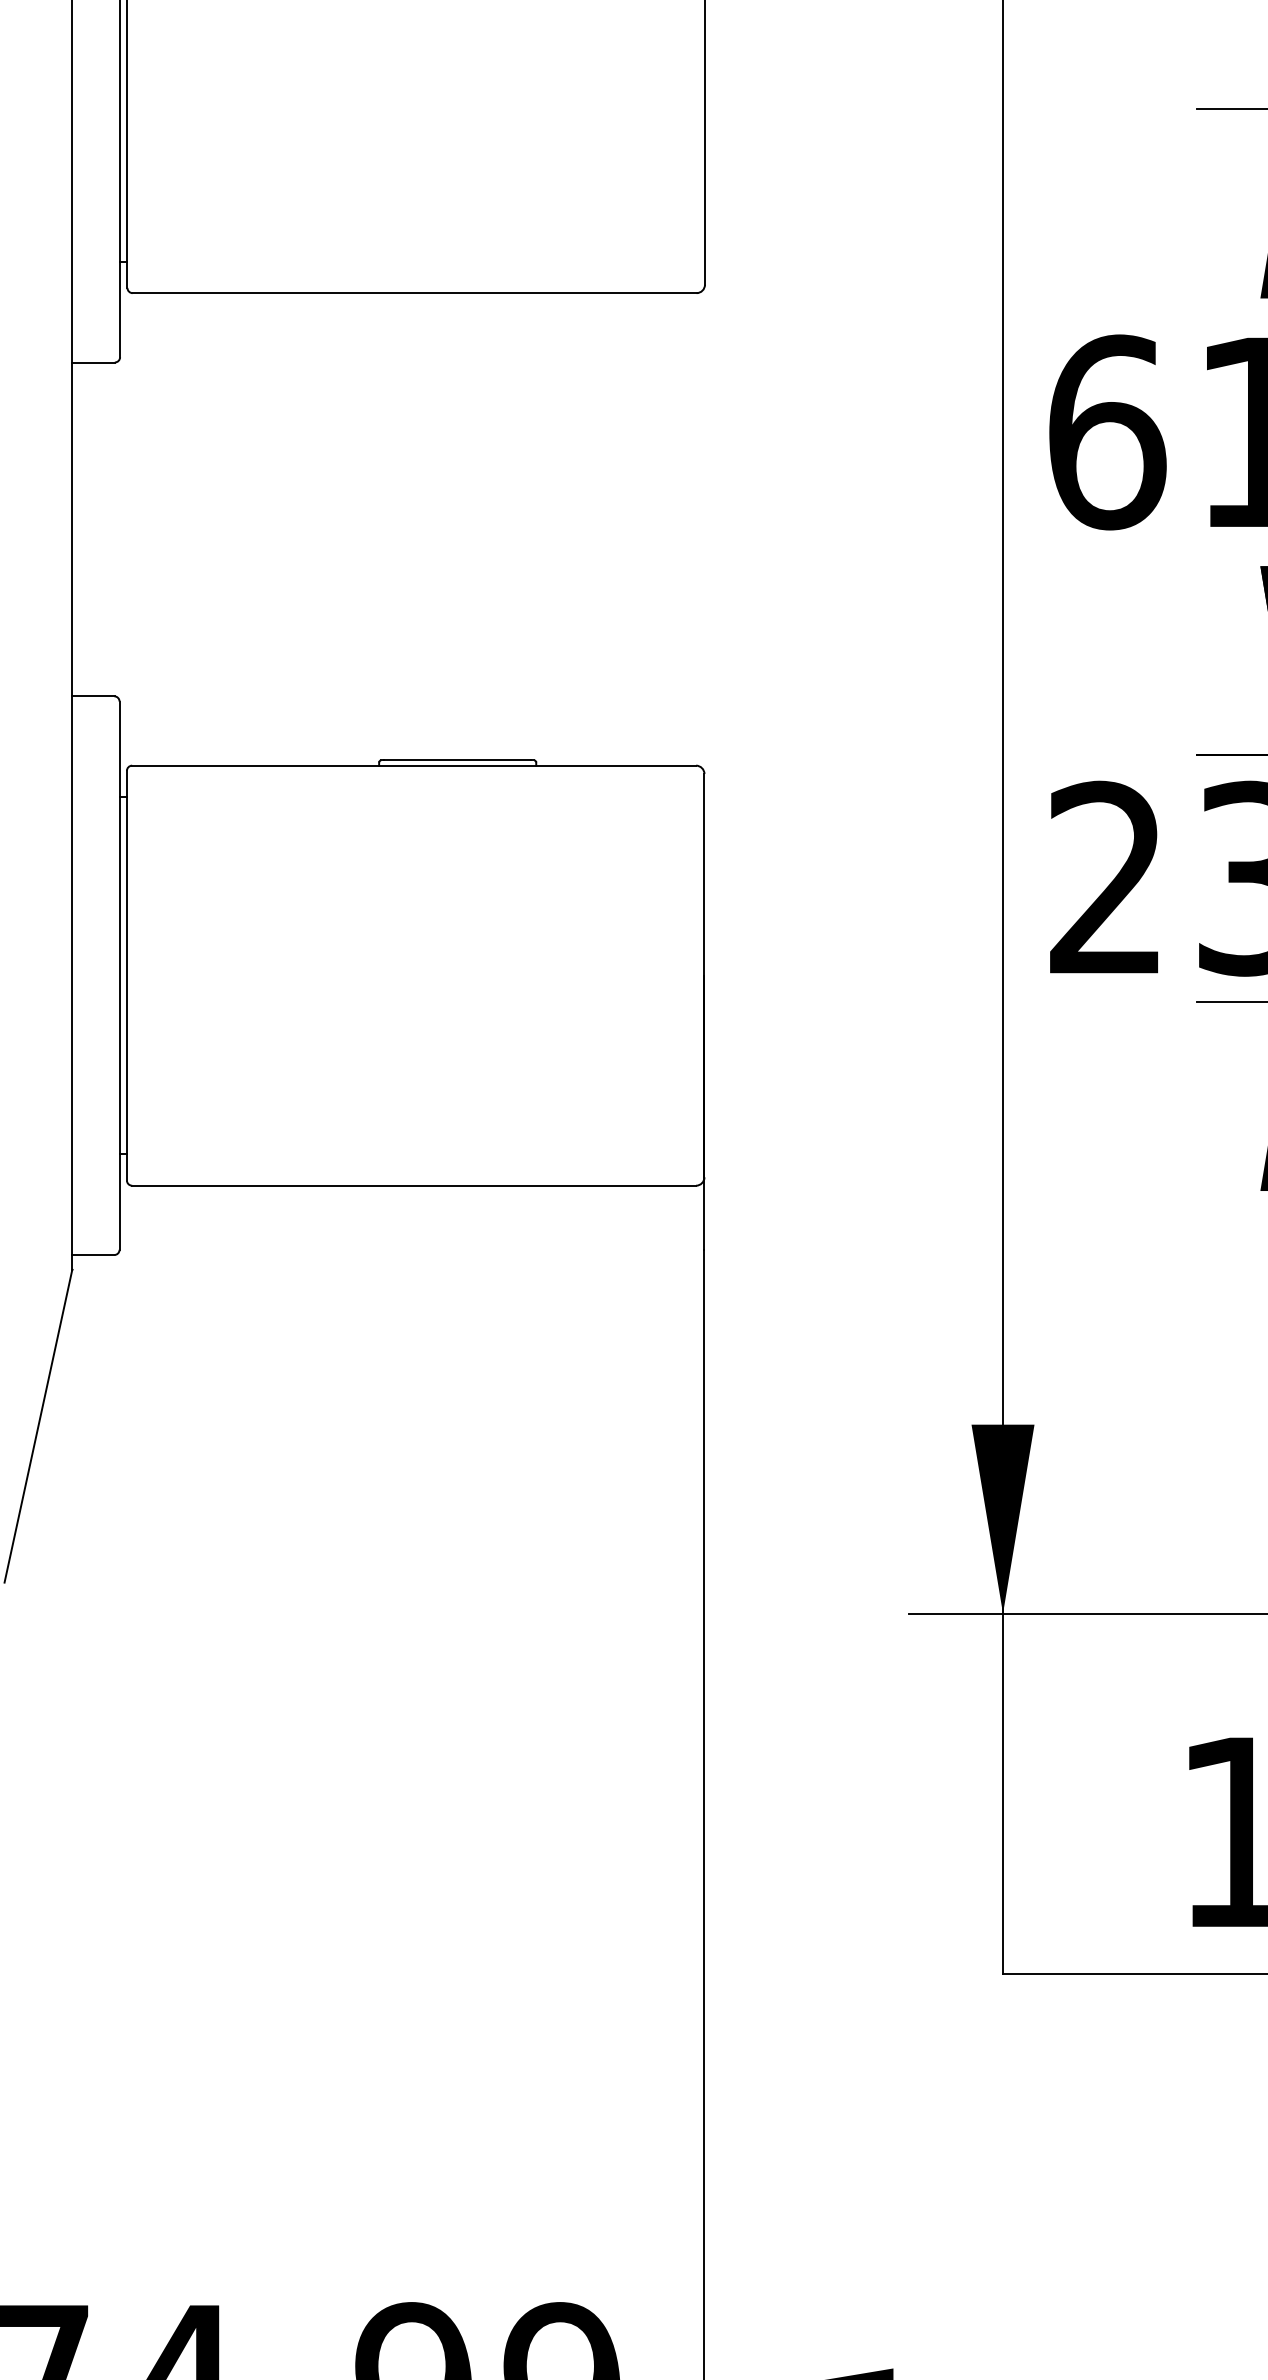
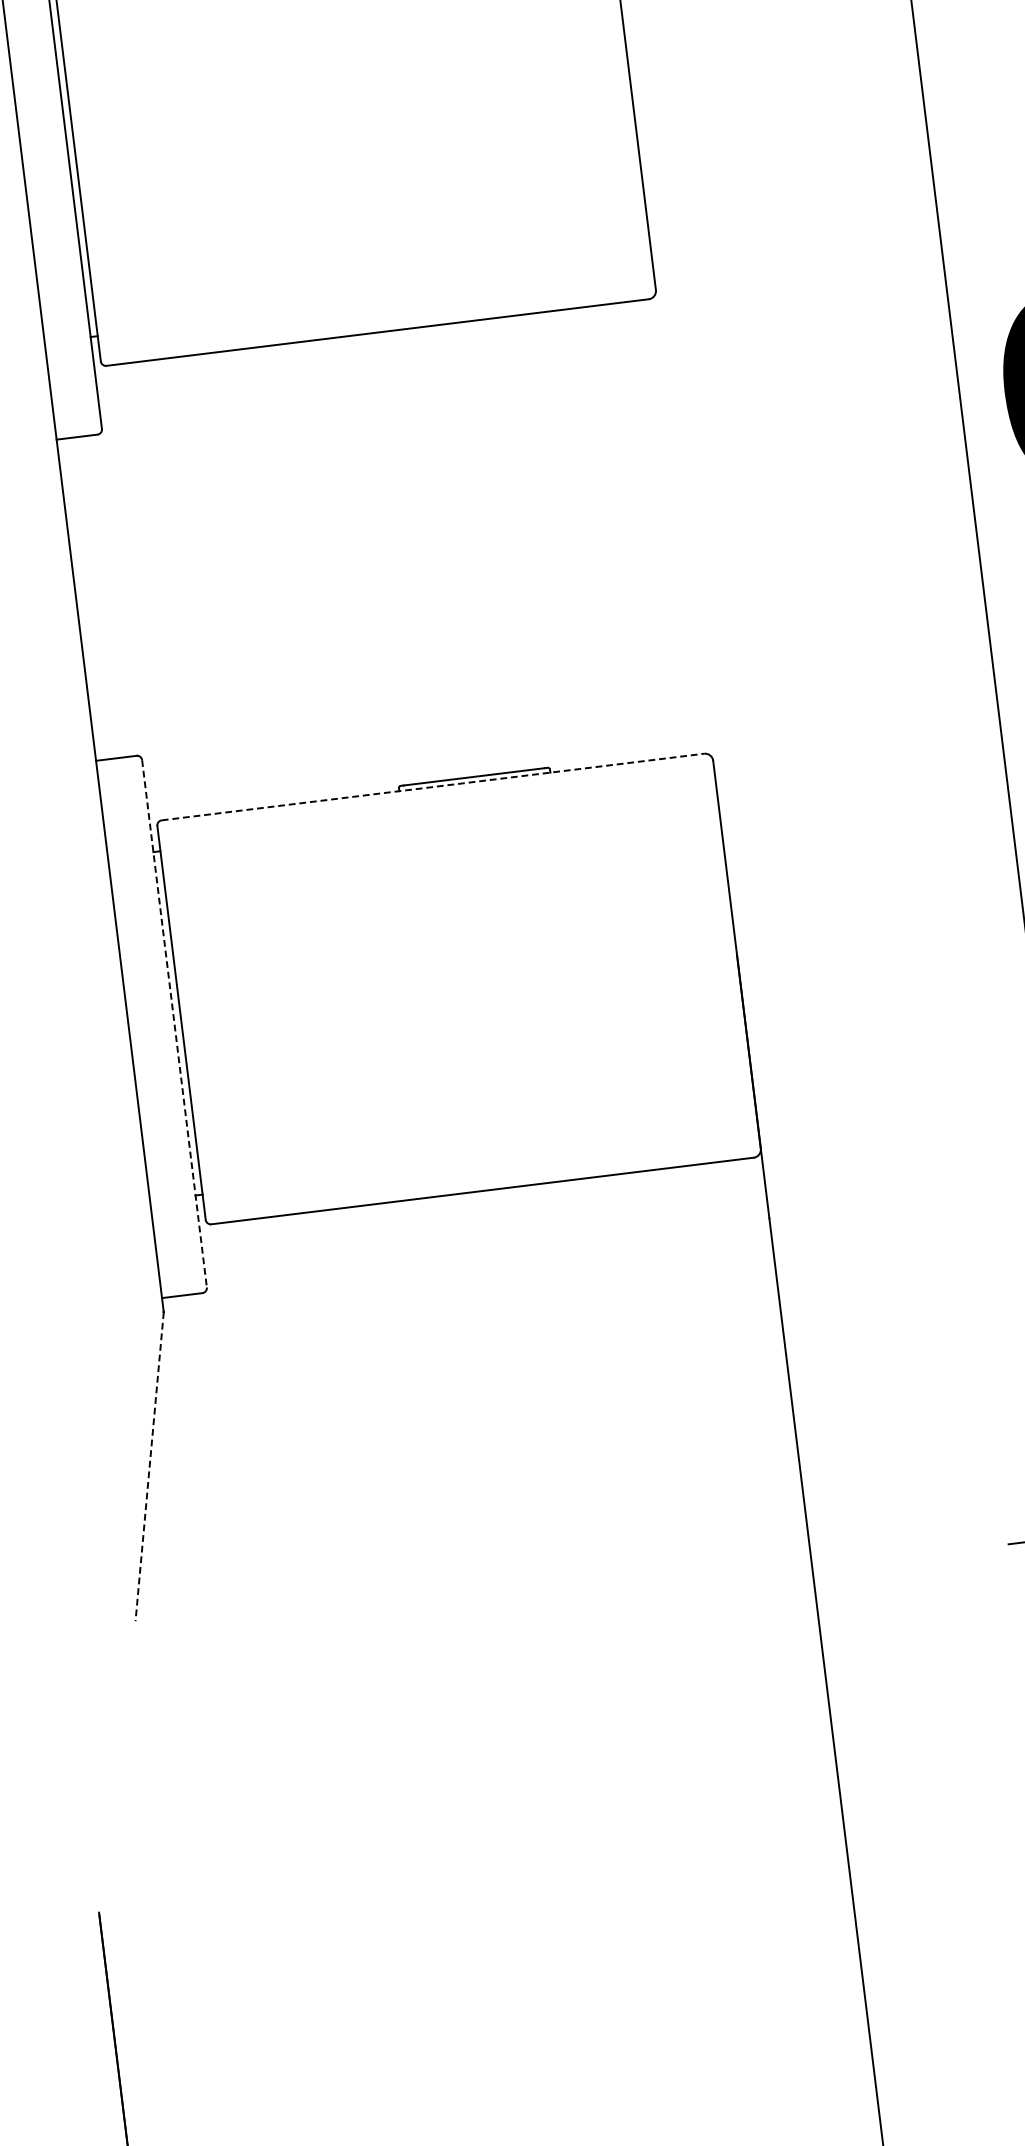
line: (414, 765) -> (433, 786), solid -> dashed
line: (119, 976) -> (174, 1024), solid -> dashed
line: (38, 1426) -> (149, 1466), solid -> dashed

